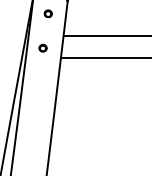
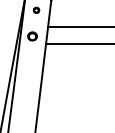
part: (42, 47) -> (32, 35), size x1.6

